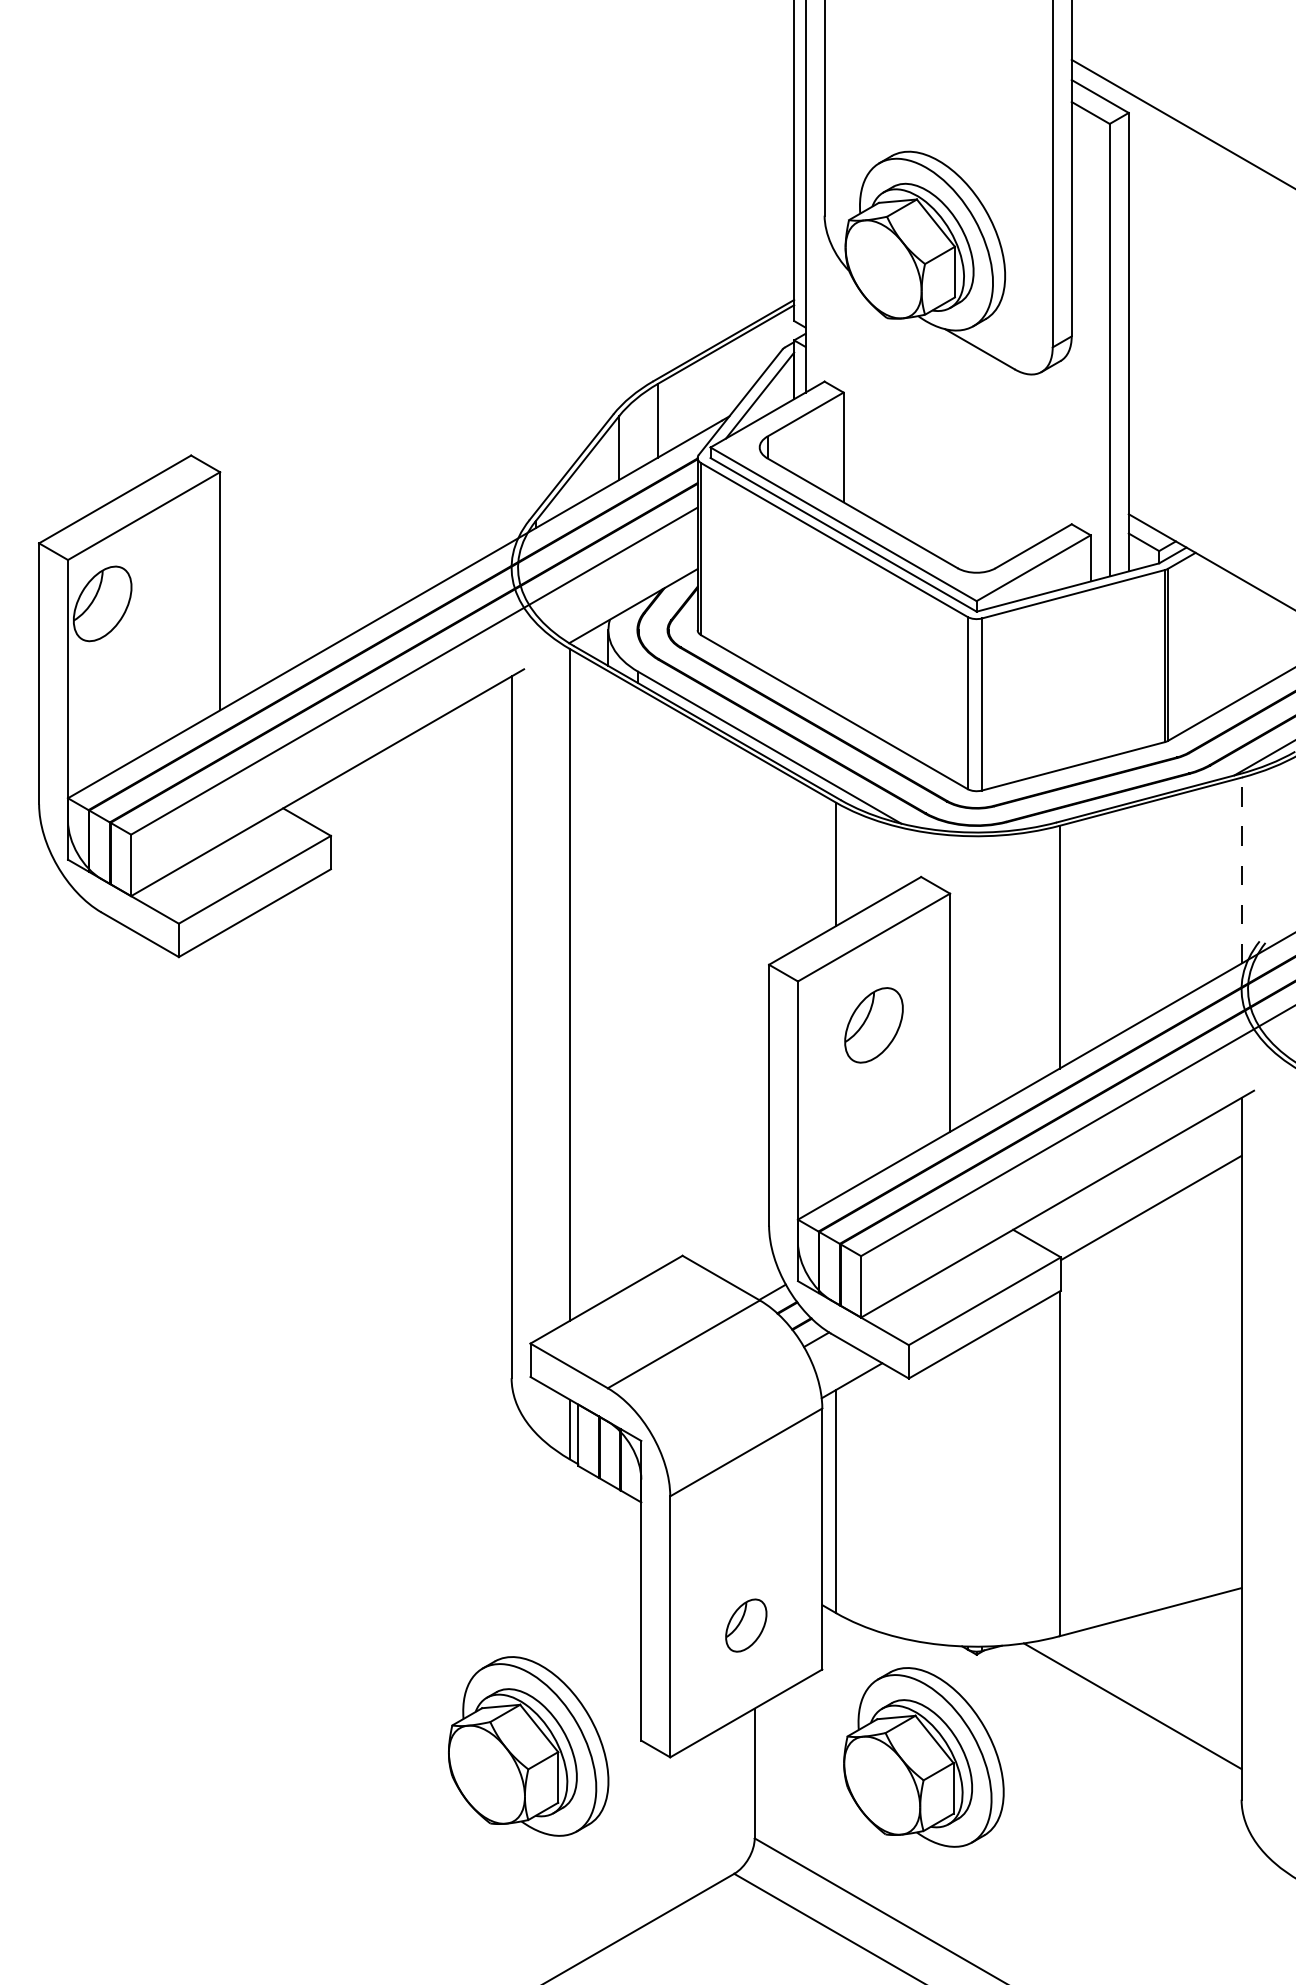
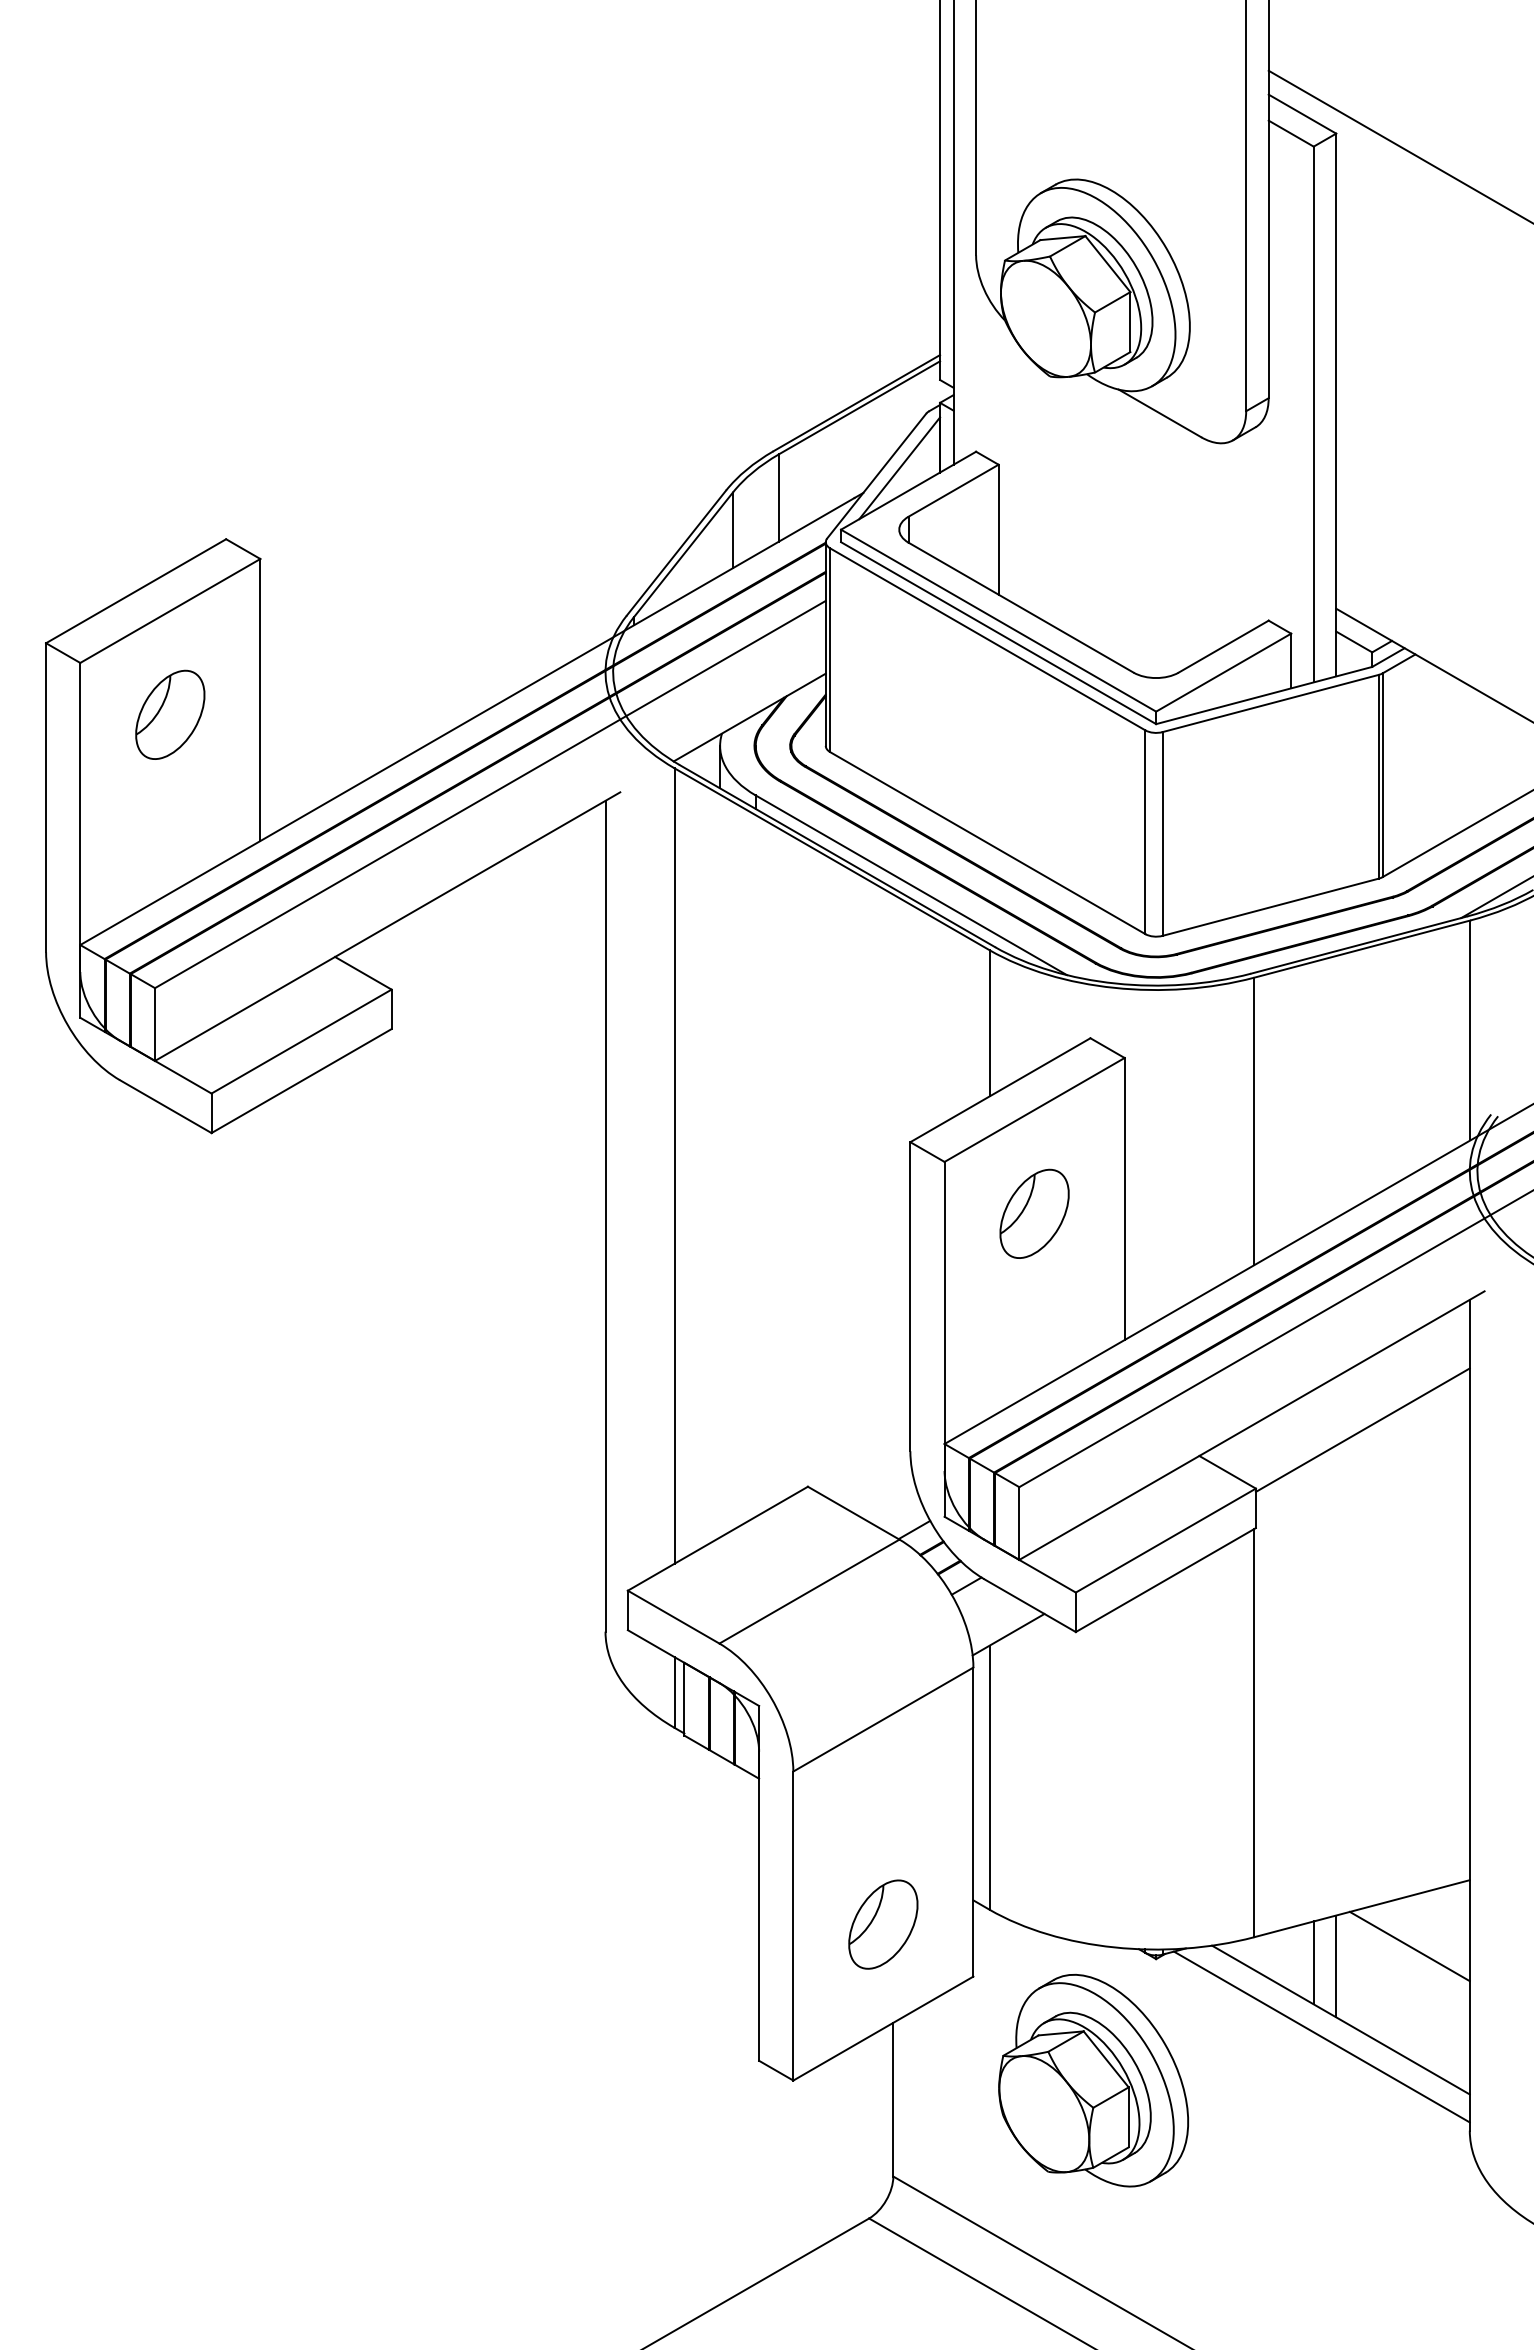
part: (102, 603) -> (170, 714), moved
line: (1242, 870) -> (1470, 1030), dashed -> solid
part: (746, 1625) -> (883, 1924), size x1.43
line: (1190, 1644) -> (1409, 1946), added
line: (1109, 1657) -> (1313, 1962), added
line: (1128, 1661) -> (1336, 1966), added
line: (1116, 1720) -> (1321, 2036), added
part: (528, 1746) -> (625, 2067), removed

